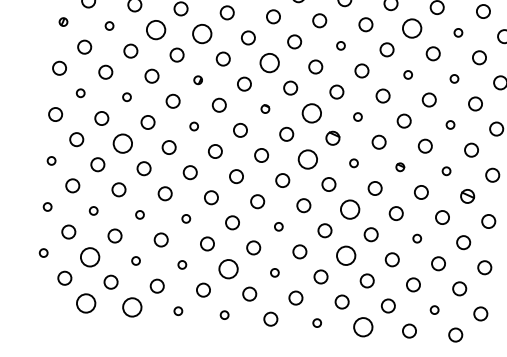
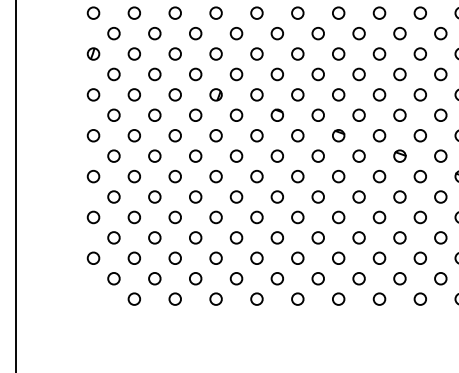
part: (63, 21) -> (93, 53), size x1.67
circle: (108, 25) -> (133, 53), size x1.67
circle: (411, 28) -> (399, 33), size x0.71
circle: (155, 29) -> (174, 53), size x0.71
circle: (458, 32) -> (440, 33), size x1.67
circle: (201, 33) -> (215, 53), size x0.71
circle: (340, 45) -> (338, 53), size x1.67
circle: (268, 63) -> (276, 74), size x0.71
circle: (407, 74) -> (399, 74), size x1.67
circle: (454, 78) -> (440, 74), size x1.67
part: (197, 79) -> (215, 94), size x1.67
circle: (80, 92) -> (113, 114), size x1.67
circle: (126, 96) -> (154, 114), size x1.67
circle: (264, 108) -> (276, 114), size x1.67
circle: (311, 112) -> (317, 114), size x0.71
circle: (357, 116) -> (358, 114), size x1.67
circle: (450, 124) -> (440, 114), size x1.67
circle: (193, 126) -> (215, 135), size x1.67
circle: (122, 142) -> (154, 155), size x0.71
circle: (307, 158) -> (317, 155), size x0.71
circle: (51, 160) -> (93, 176), size x1.67
circle: (353, 162) -> (358, 155), size x1.67
part: (399, 166) -> (399, 155), size x1.67
circle: (446, 170) -> (440, 155), size x1.67
circle: (47, 207) -> (93, 217), size x1.67
circle: (349, 208) -> (358, 196), size x0.71
circle: (92, 210) -> (133, 217), size x1.67
circle: (139, 214) -> (174, 217), size x1.67
circle: (185, 218) -> (215, 217), size x1.67
circle: (278, 226) -> (297, 217), size x1.67
circle: (416, 238) -> (419, 217), size x1.67
circle: (43, 252) -> (93, 257), size x1.67
circle: (345, 255) -> (358, 237), size x0.71
circle: (89, 256) -> (133, 257), size x0.71
circle: (135, 260) -> (174, 257), size x1.67
circle: (181, 264) -> (215, 257), size x1.67
circle: (228, 268) -> (256, 257), size x0.71
circle: (274, 272) -> (297, 257), size x1.67
circle: (85, 302) -> (133, 298), size x0.71
circle: (131, 306) -> (174, 298), size x0.71
circle: (434, 309) -> (440, 278), size x1.67
circle: (177, 310) -> (215, 298), size x1.67
circle: (224, 314) -> (256, 298), size x1.67
circle: (316, 322) -> (338, 298), size x1.67
circle: (363, 326) -> (379, 298), size x0.71

